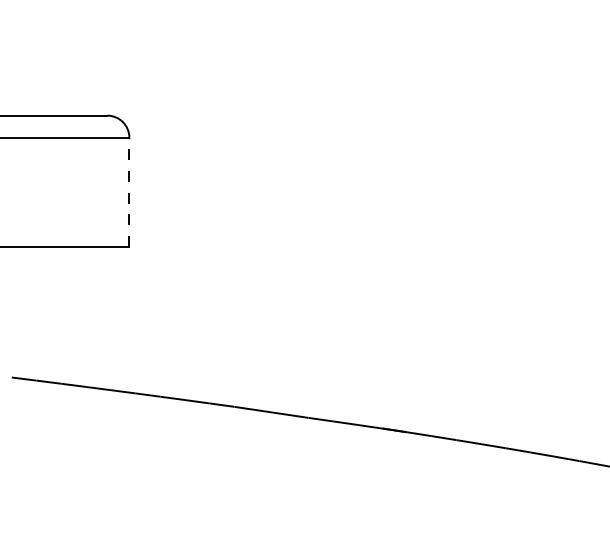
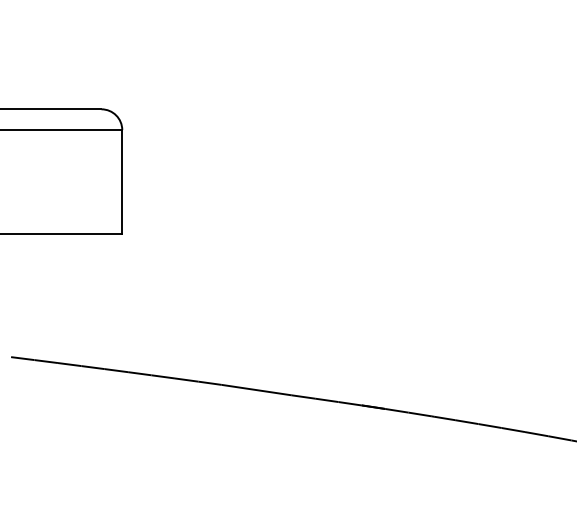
line: (129, 193) -> (122, 182), dashed -> solid

